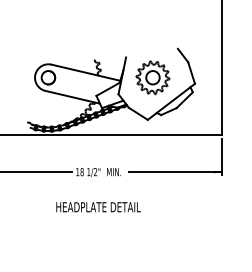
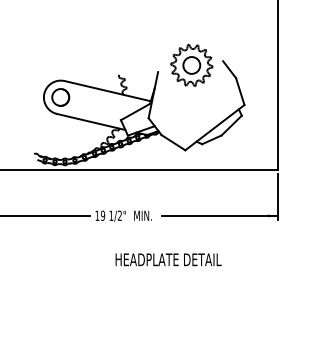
part: (152, 77) -> (191, 65), moved
text: (81, 171) -> (102, 215), 18 -> 19
text: (98, 206) -> (168, 259), moved

